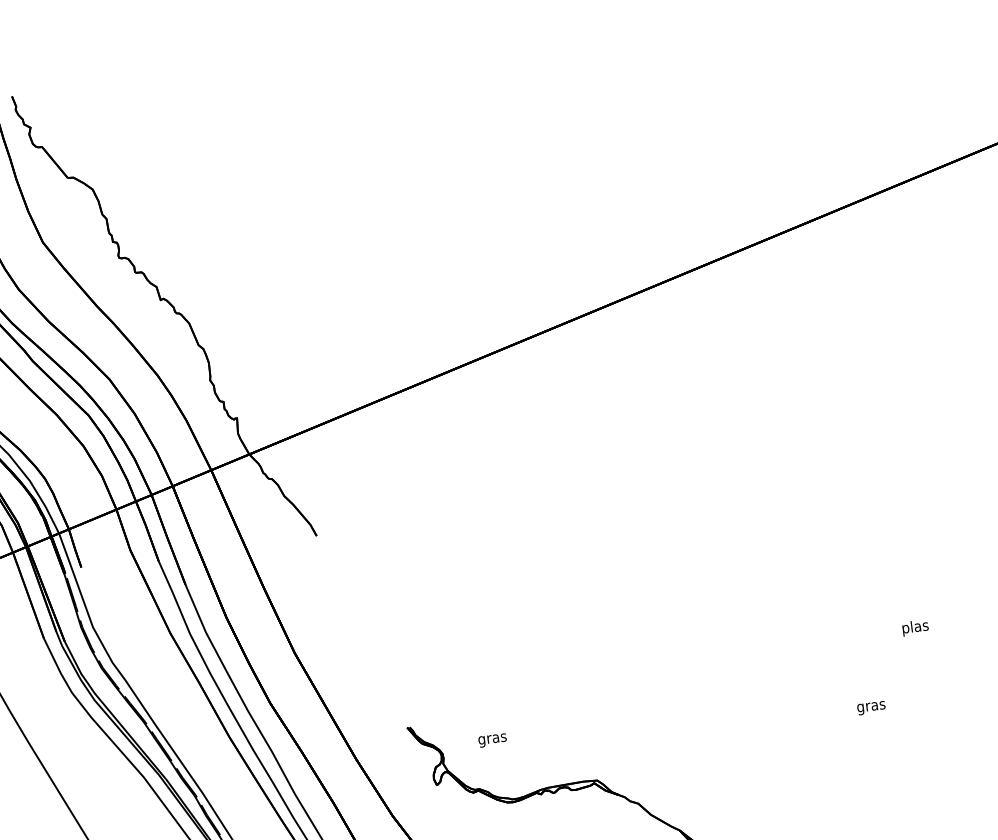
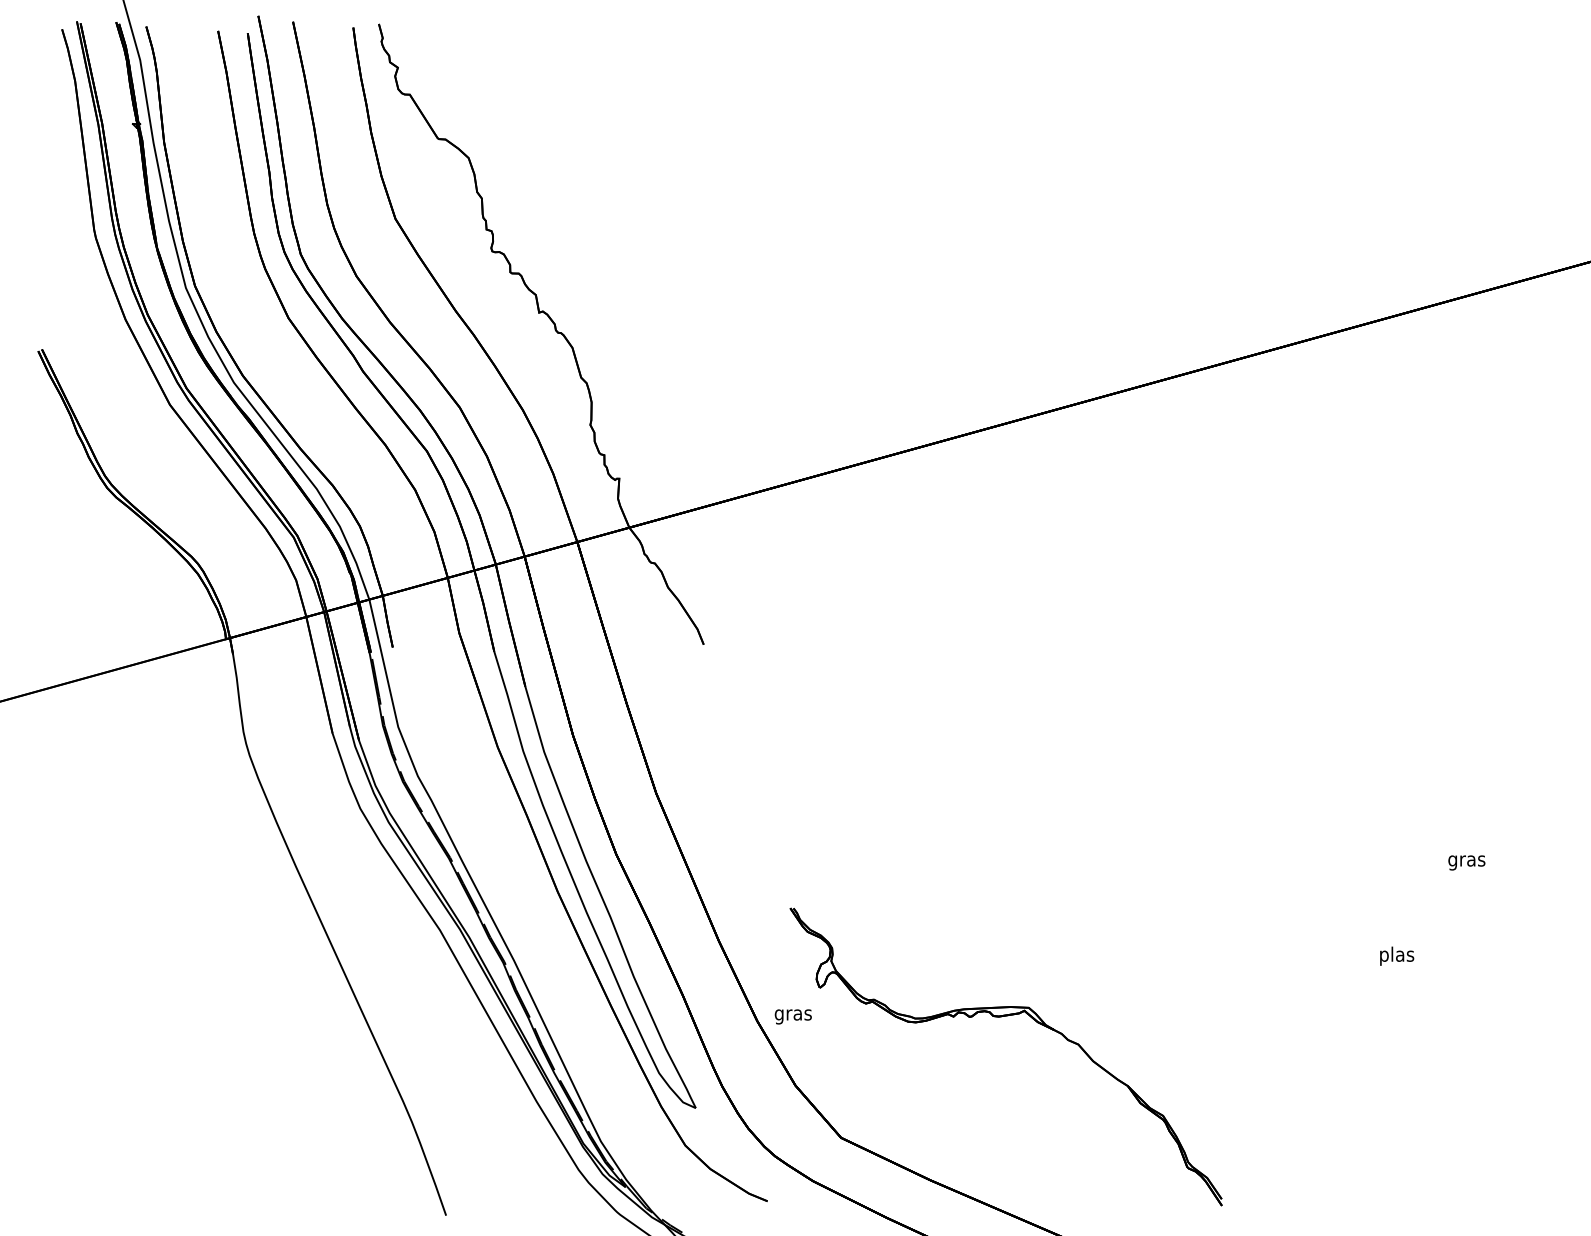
text: (915, 627) -> (1466, 860), plas -> gras
text: (870, 706) -> (1396, 955), gras -> plas
text: (492, 740) -> (792, 1016), moved

